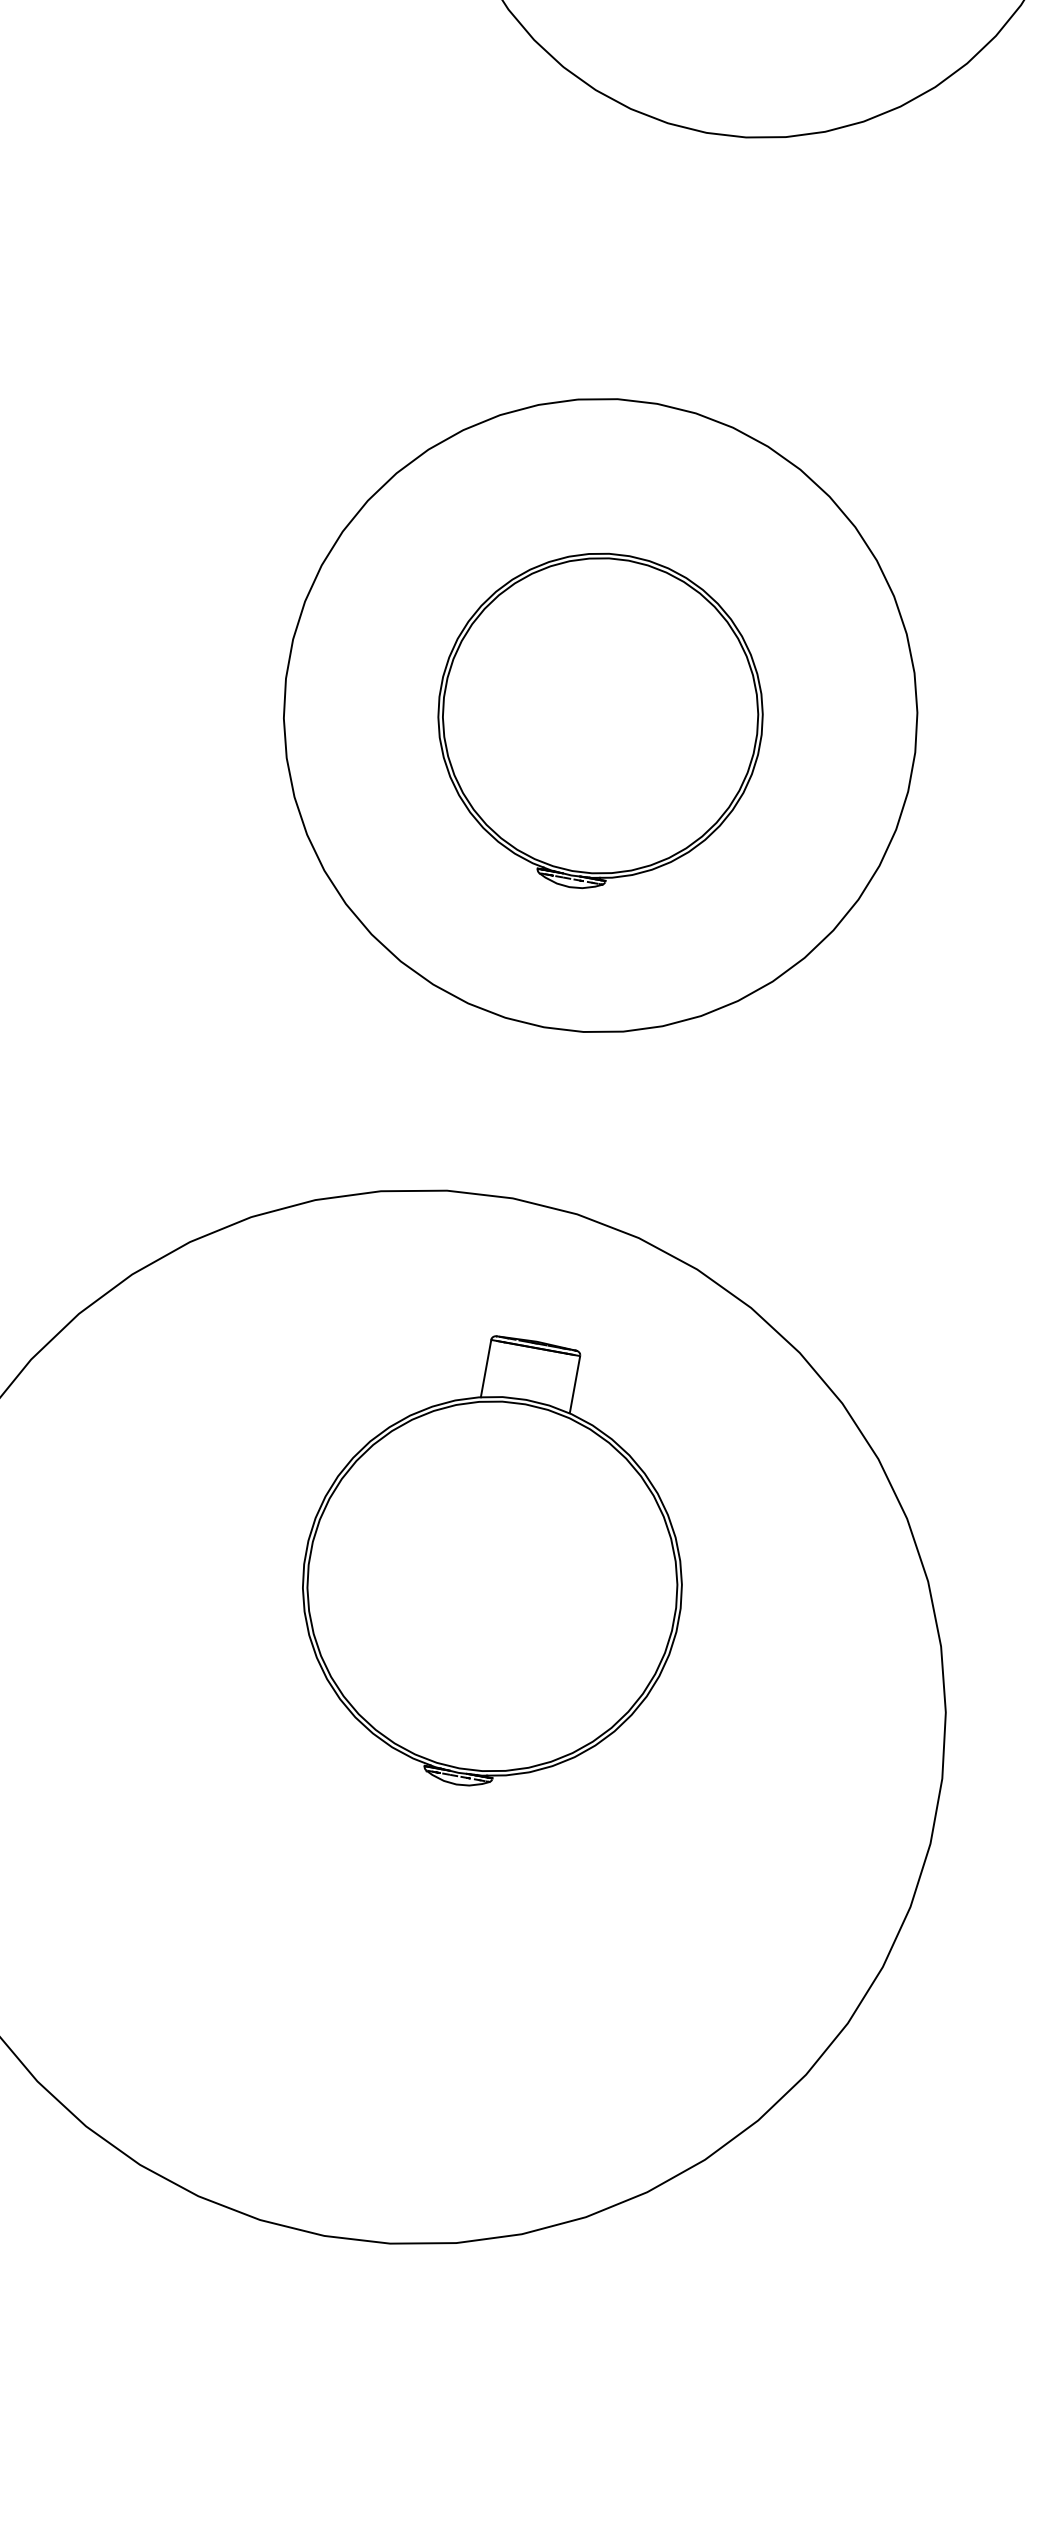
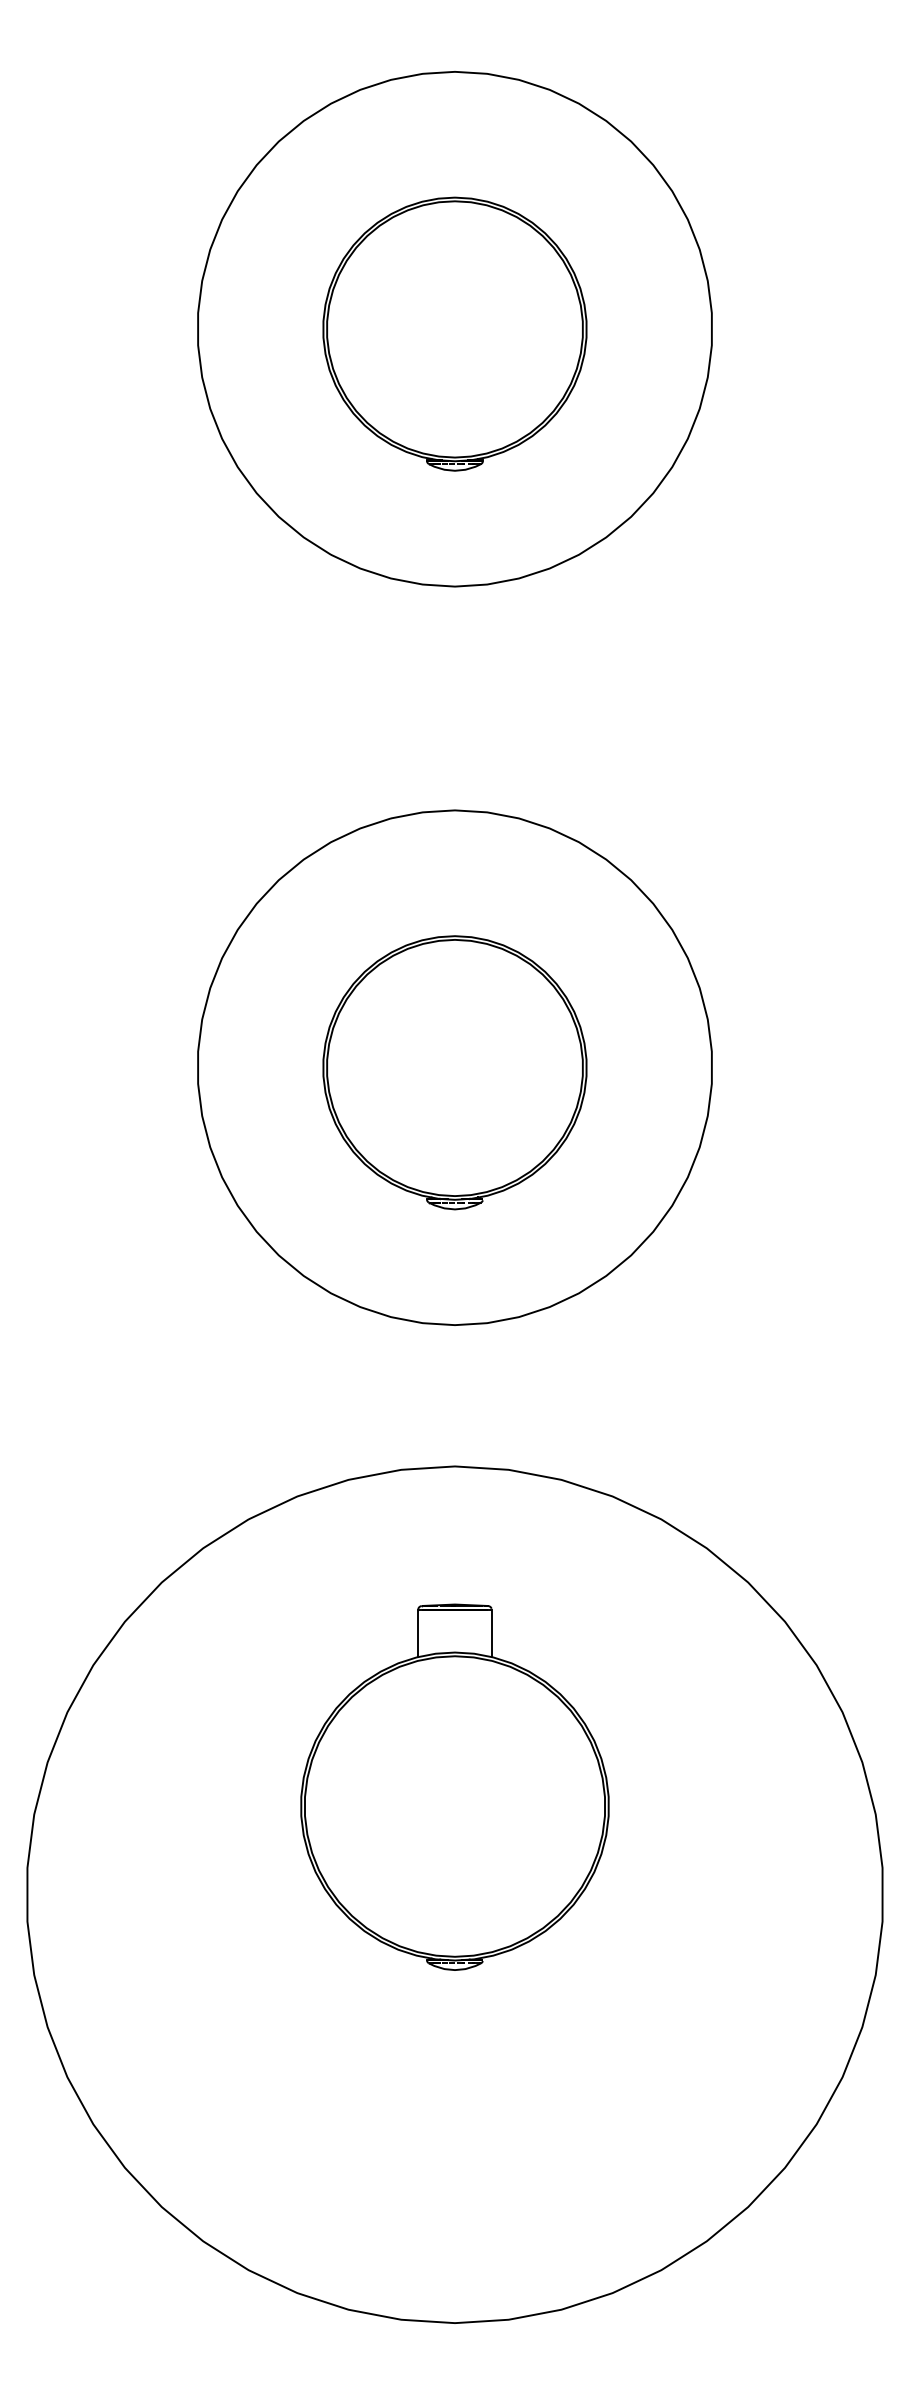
part: (496, 1562) -> (454, 1786), moved

